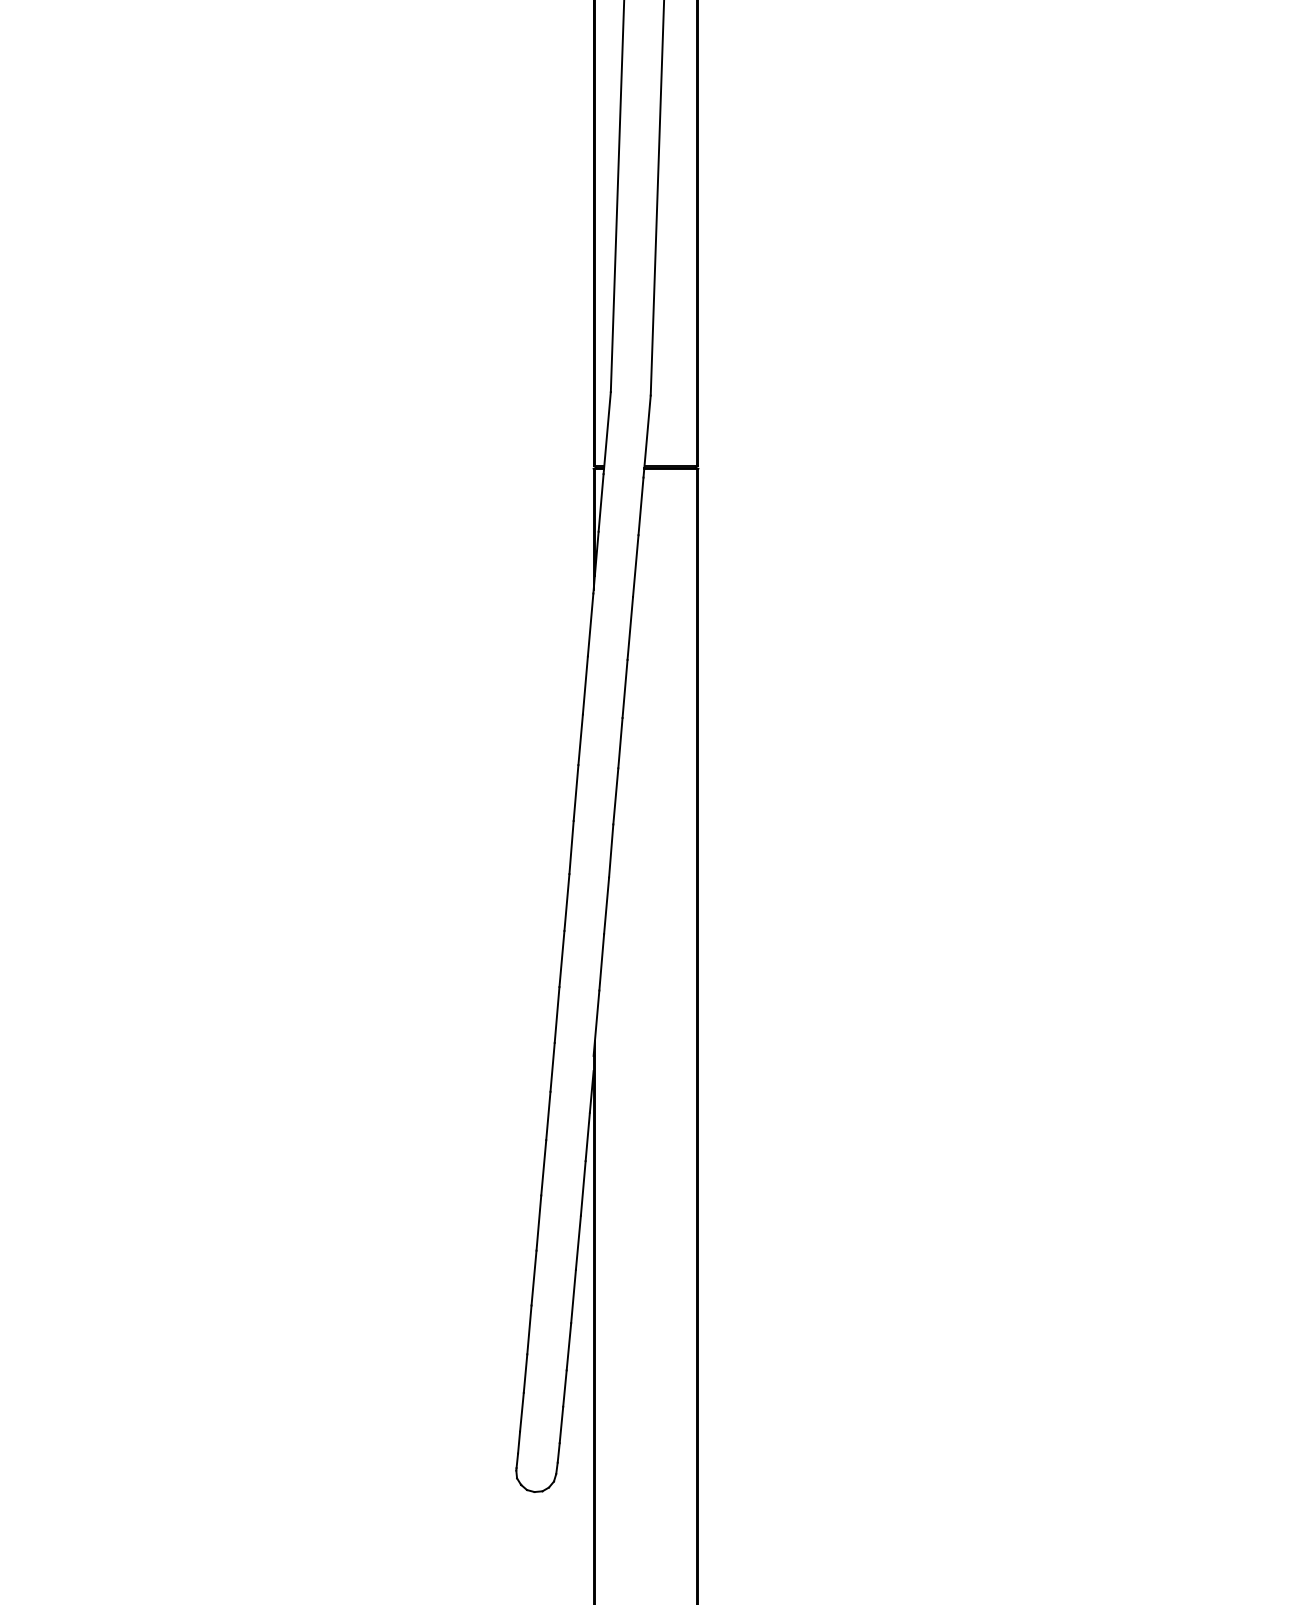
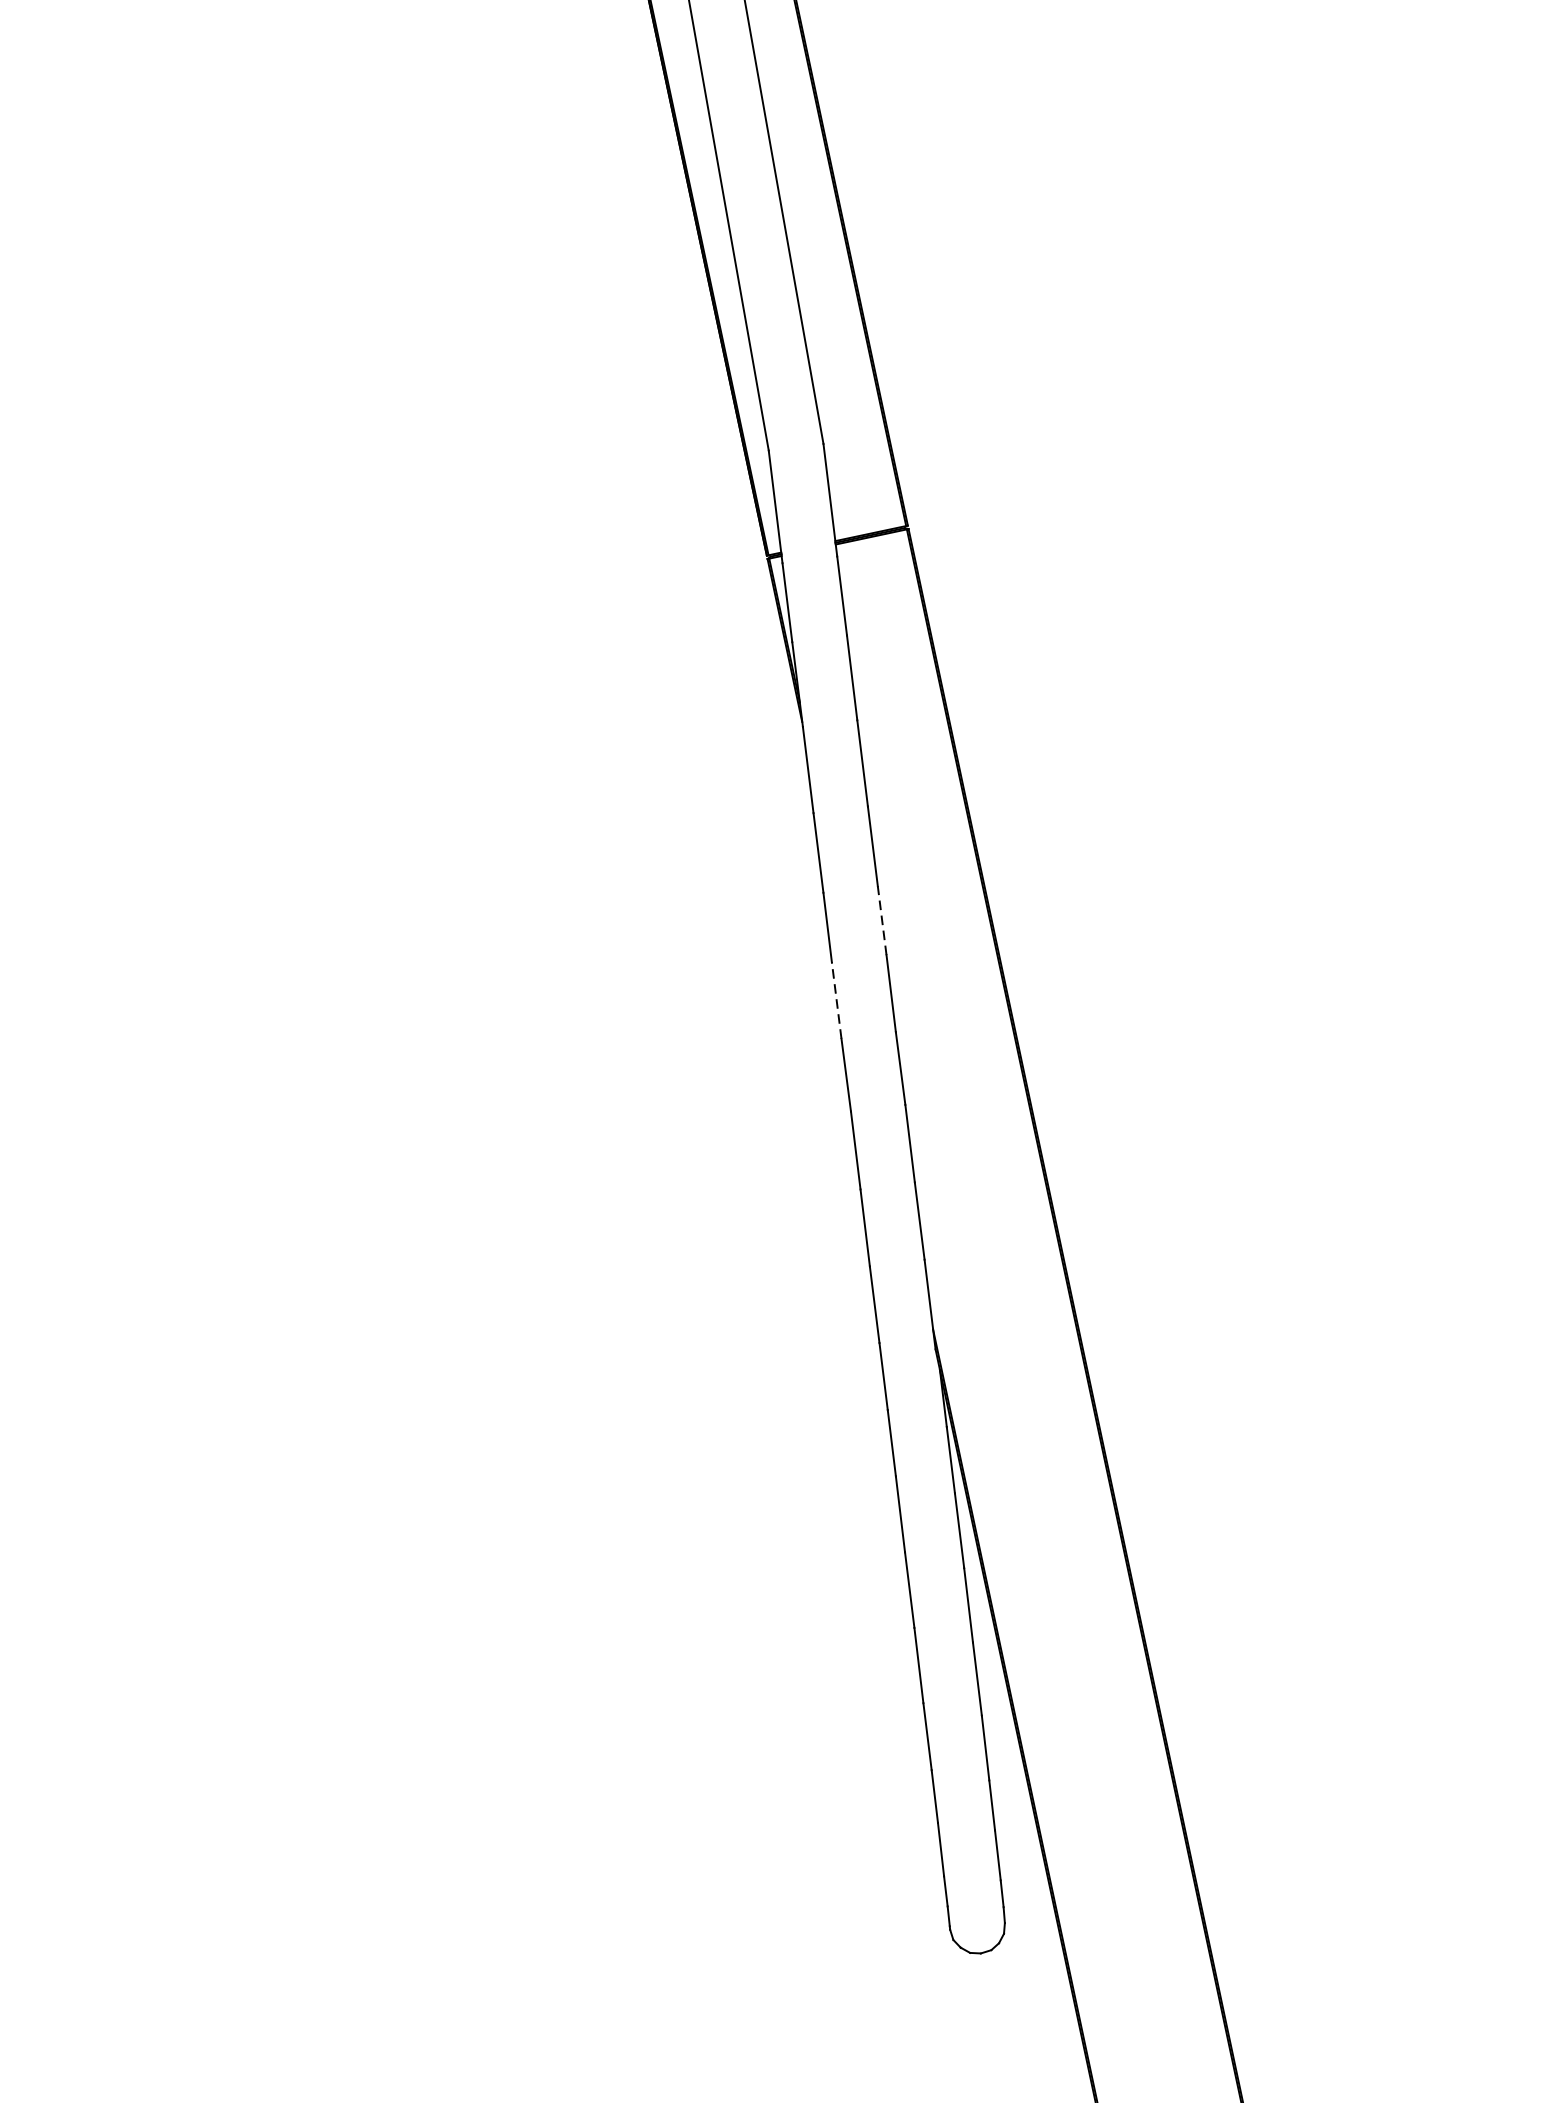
line: (620, 742) -> (882, 919), solid -> dashed
line: (576, 792) -> (837, 999), solid -> dashed

